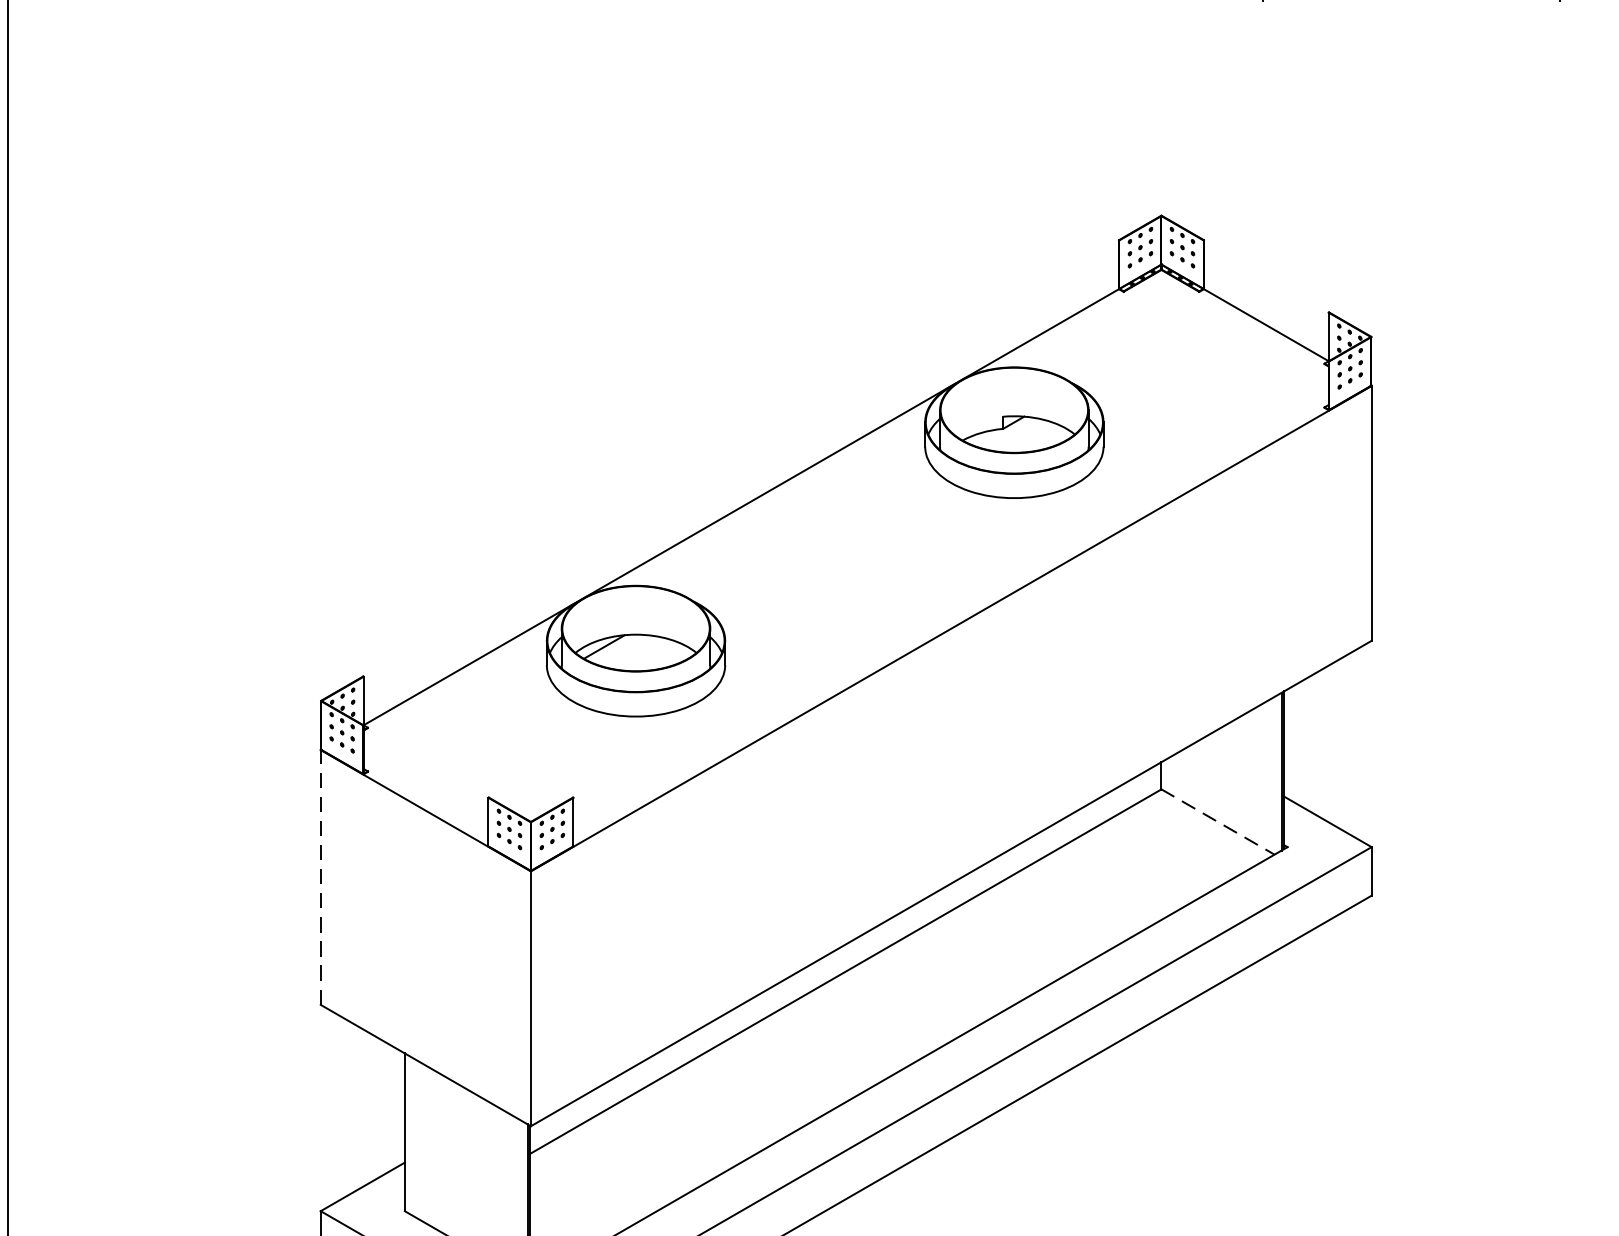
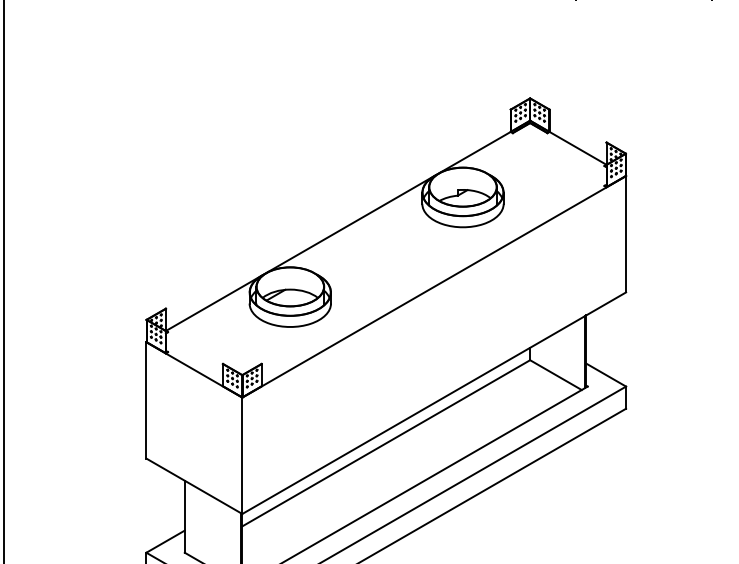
line: (1217, 822) -> (555, 375), dashed -> solid
line: (320, 875) -> (146, 399), dashed -> solid

